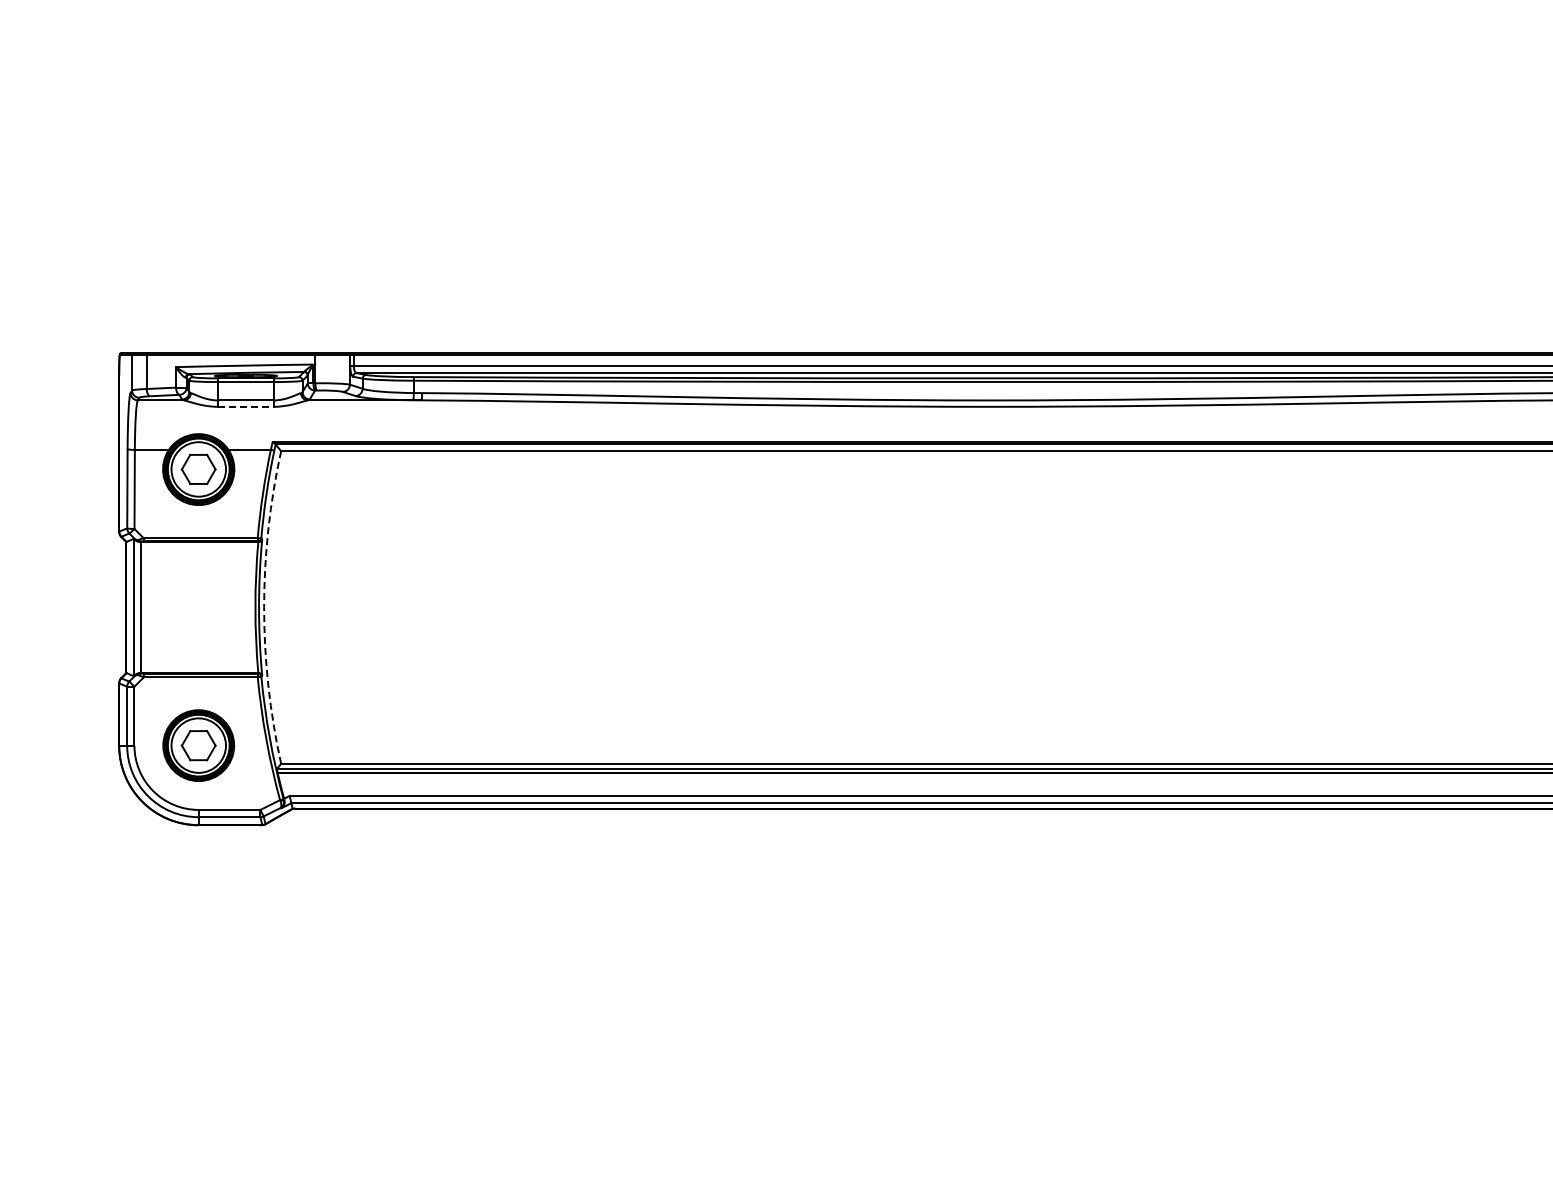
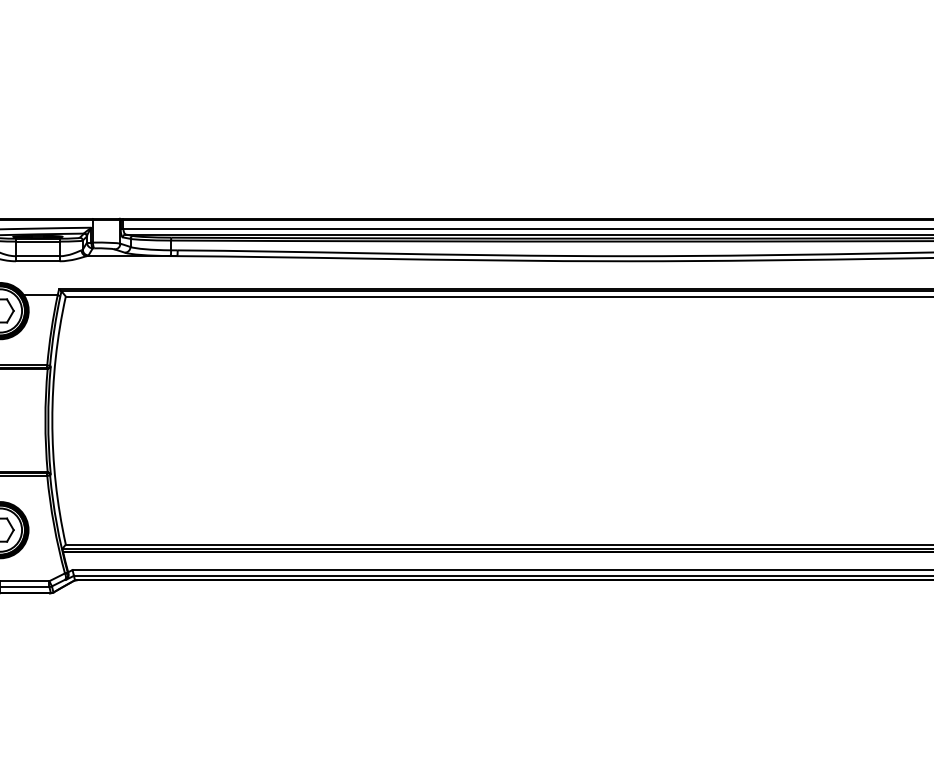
line: (245, 406) -> (37, 261), dashed -> solid
arc: (264, 607) -> (52, 420), dashed -> solid

